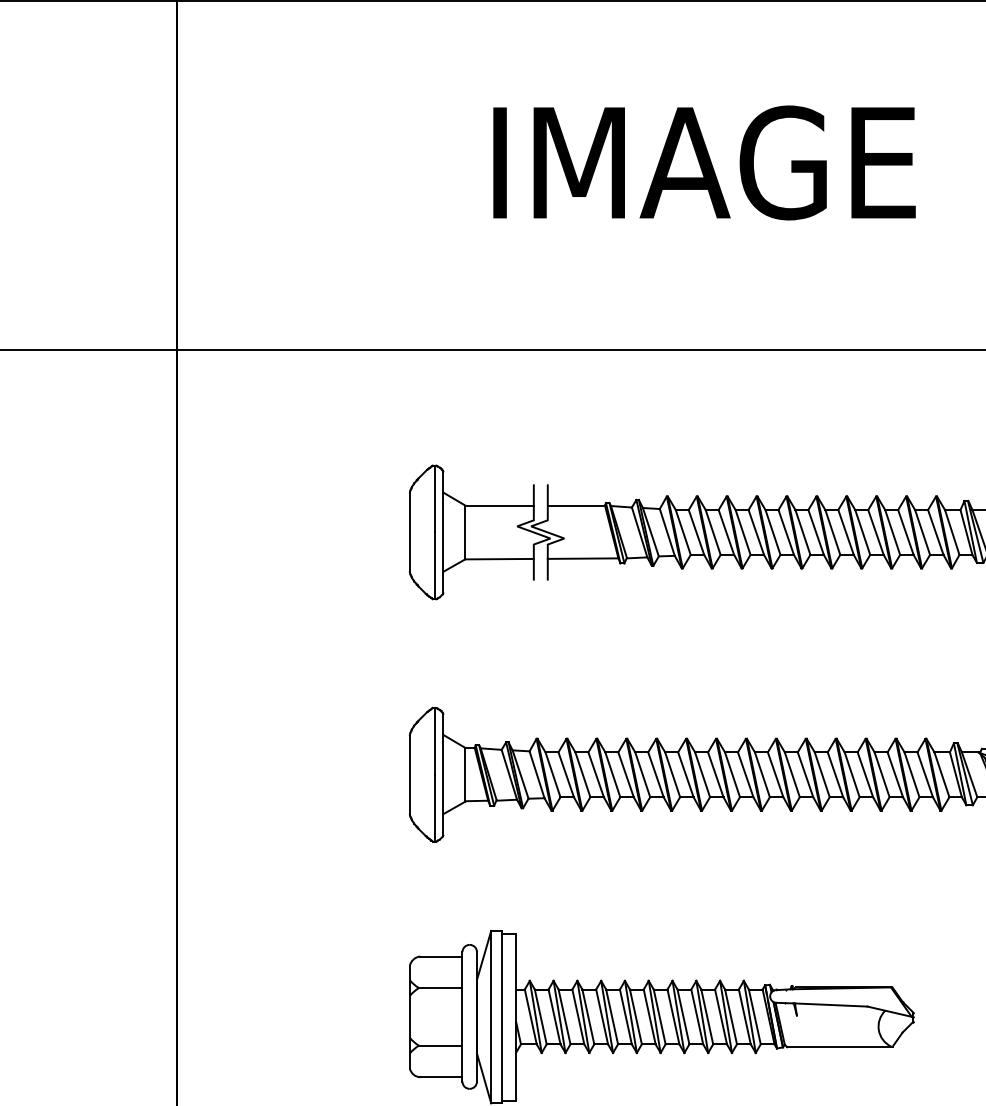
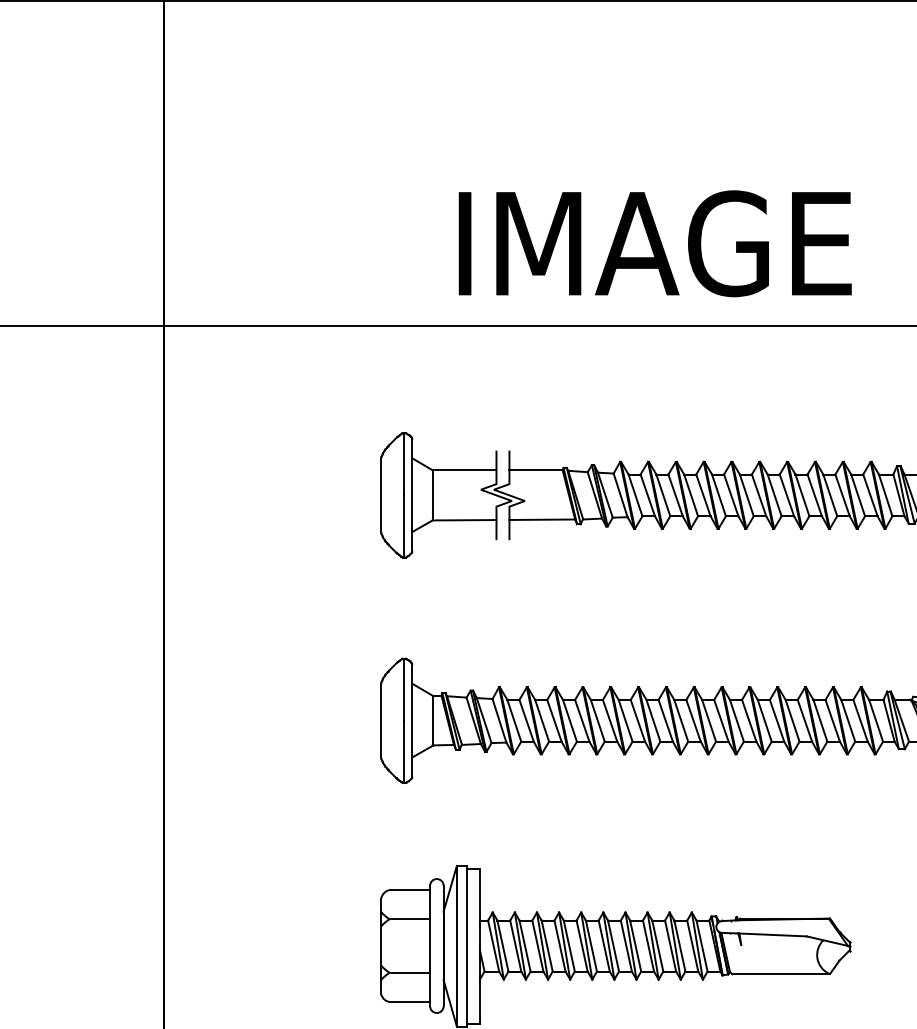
text: (704, 162) -> (655, 243), moved

